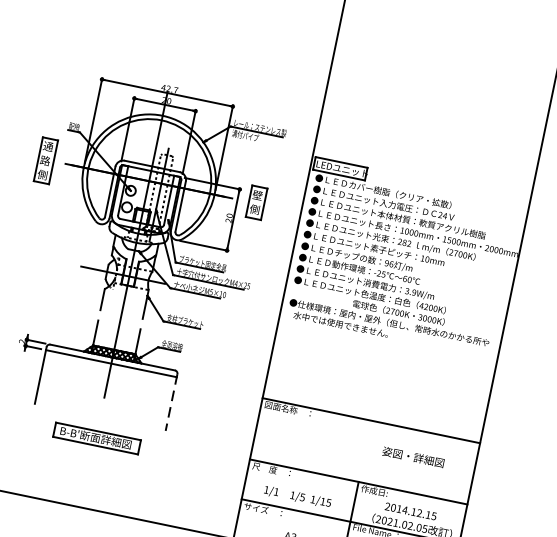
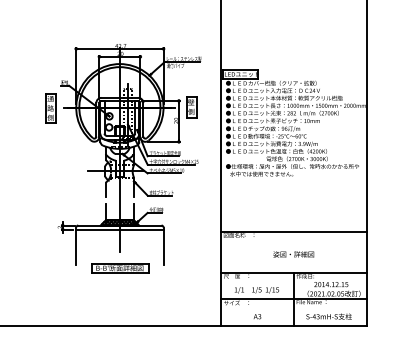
line: (171, 402) -> (163, 246), dashed -> solid
part: (96, 438) -> (120, 268), moved
text: (413, 457) -> (293, 254), moved

